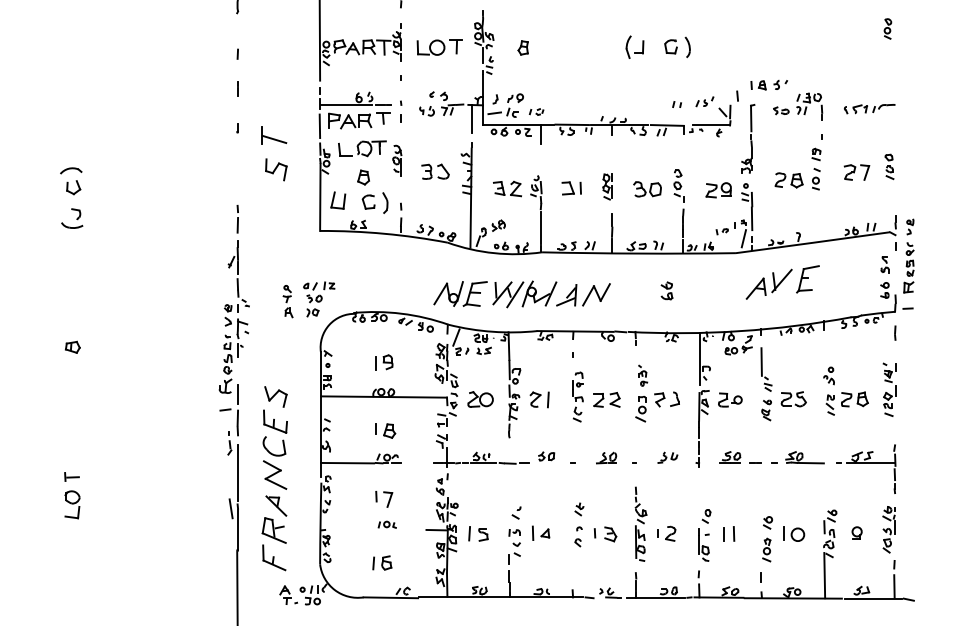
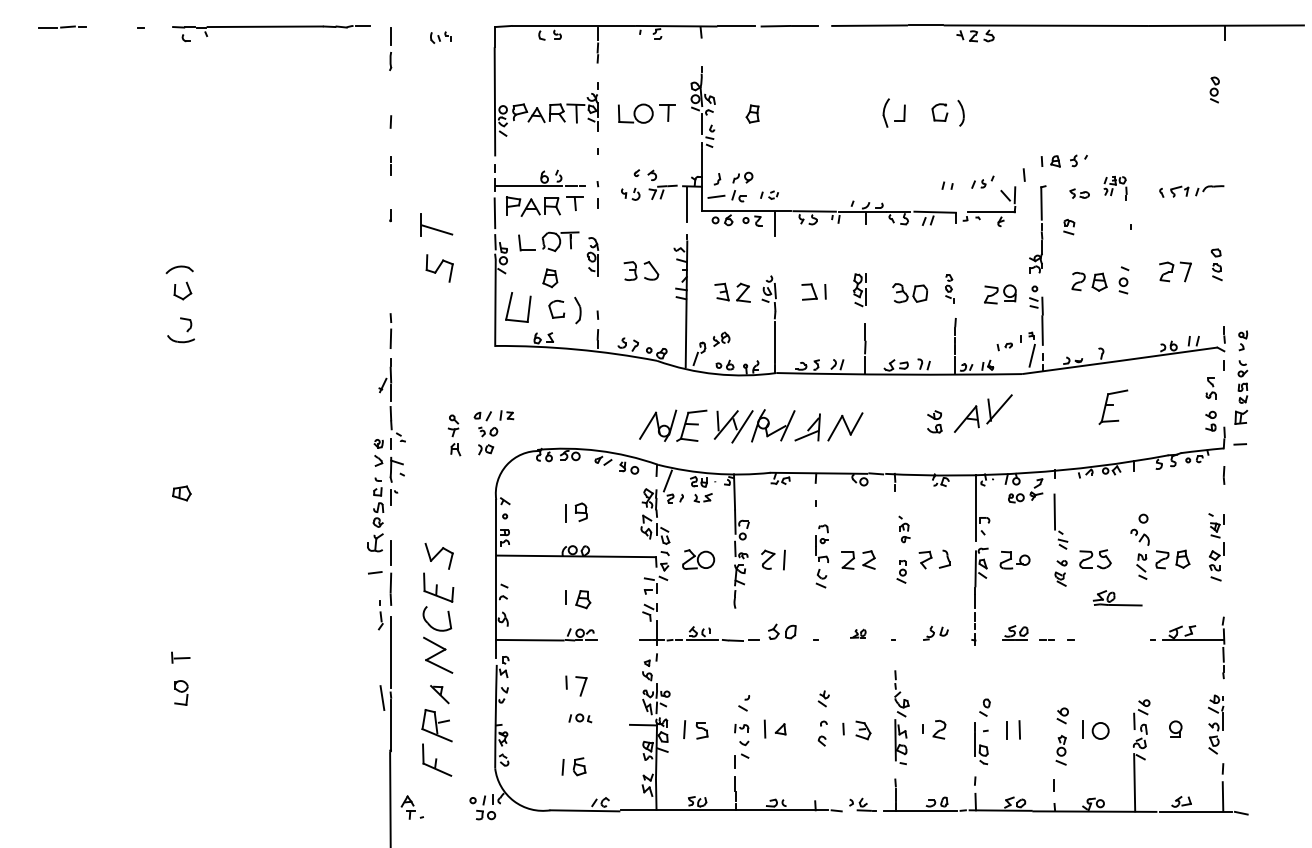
part: (809, 106) -> (1115, 188), size x0.7
part: (816, 154) -> (1069, 227), moved
part: (678, 185) -> (949, 288), size x0.7
part: (337, 200) -> (517, 307), size x1.4
part: (769, 284) -> (983, 413), moved
part: (829, 375) -> (1140, 529), size x1.4
part: (640, 408) -> (901, 571), size x0.7
part: (546, 456) -> (781, 631), size x1.4
part: (606, 457) -> (858, 633), size x0.6
part: (804, 457) -> (1117, 598), moved
part: (72, 504) -> (181, 692), size x0.7
part: (276, 506) -> (439, 694), size x0.7
part: (288, 595) -> (411, 807), moved

